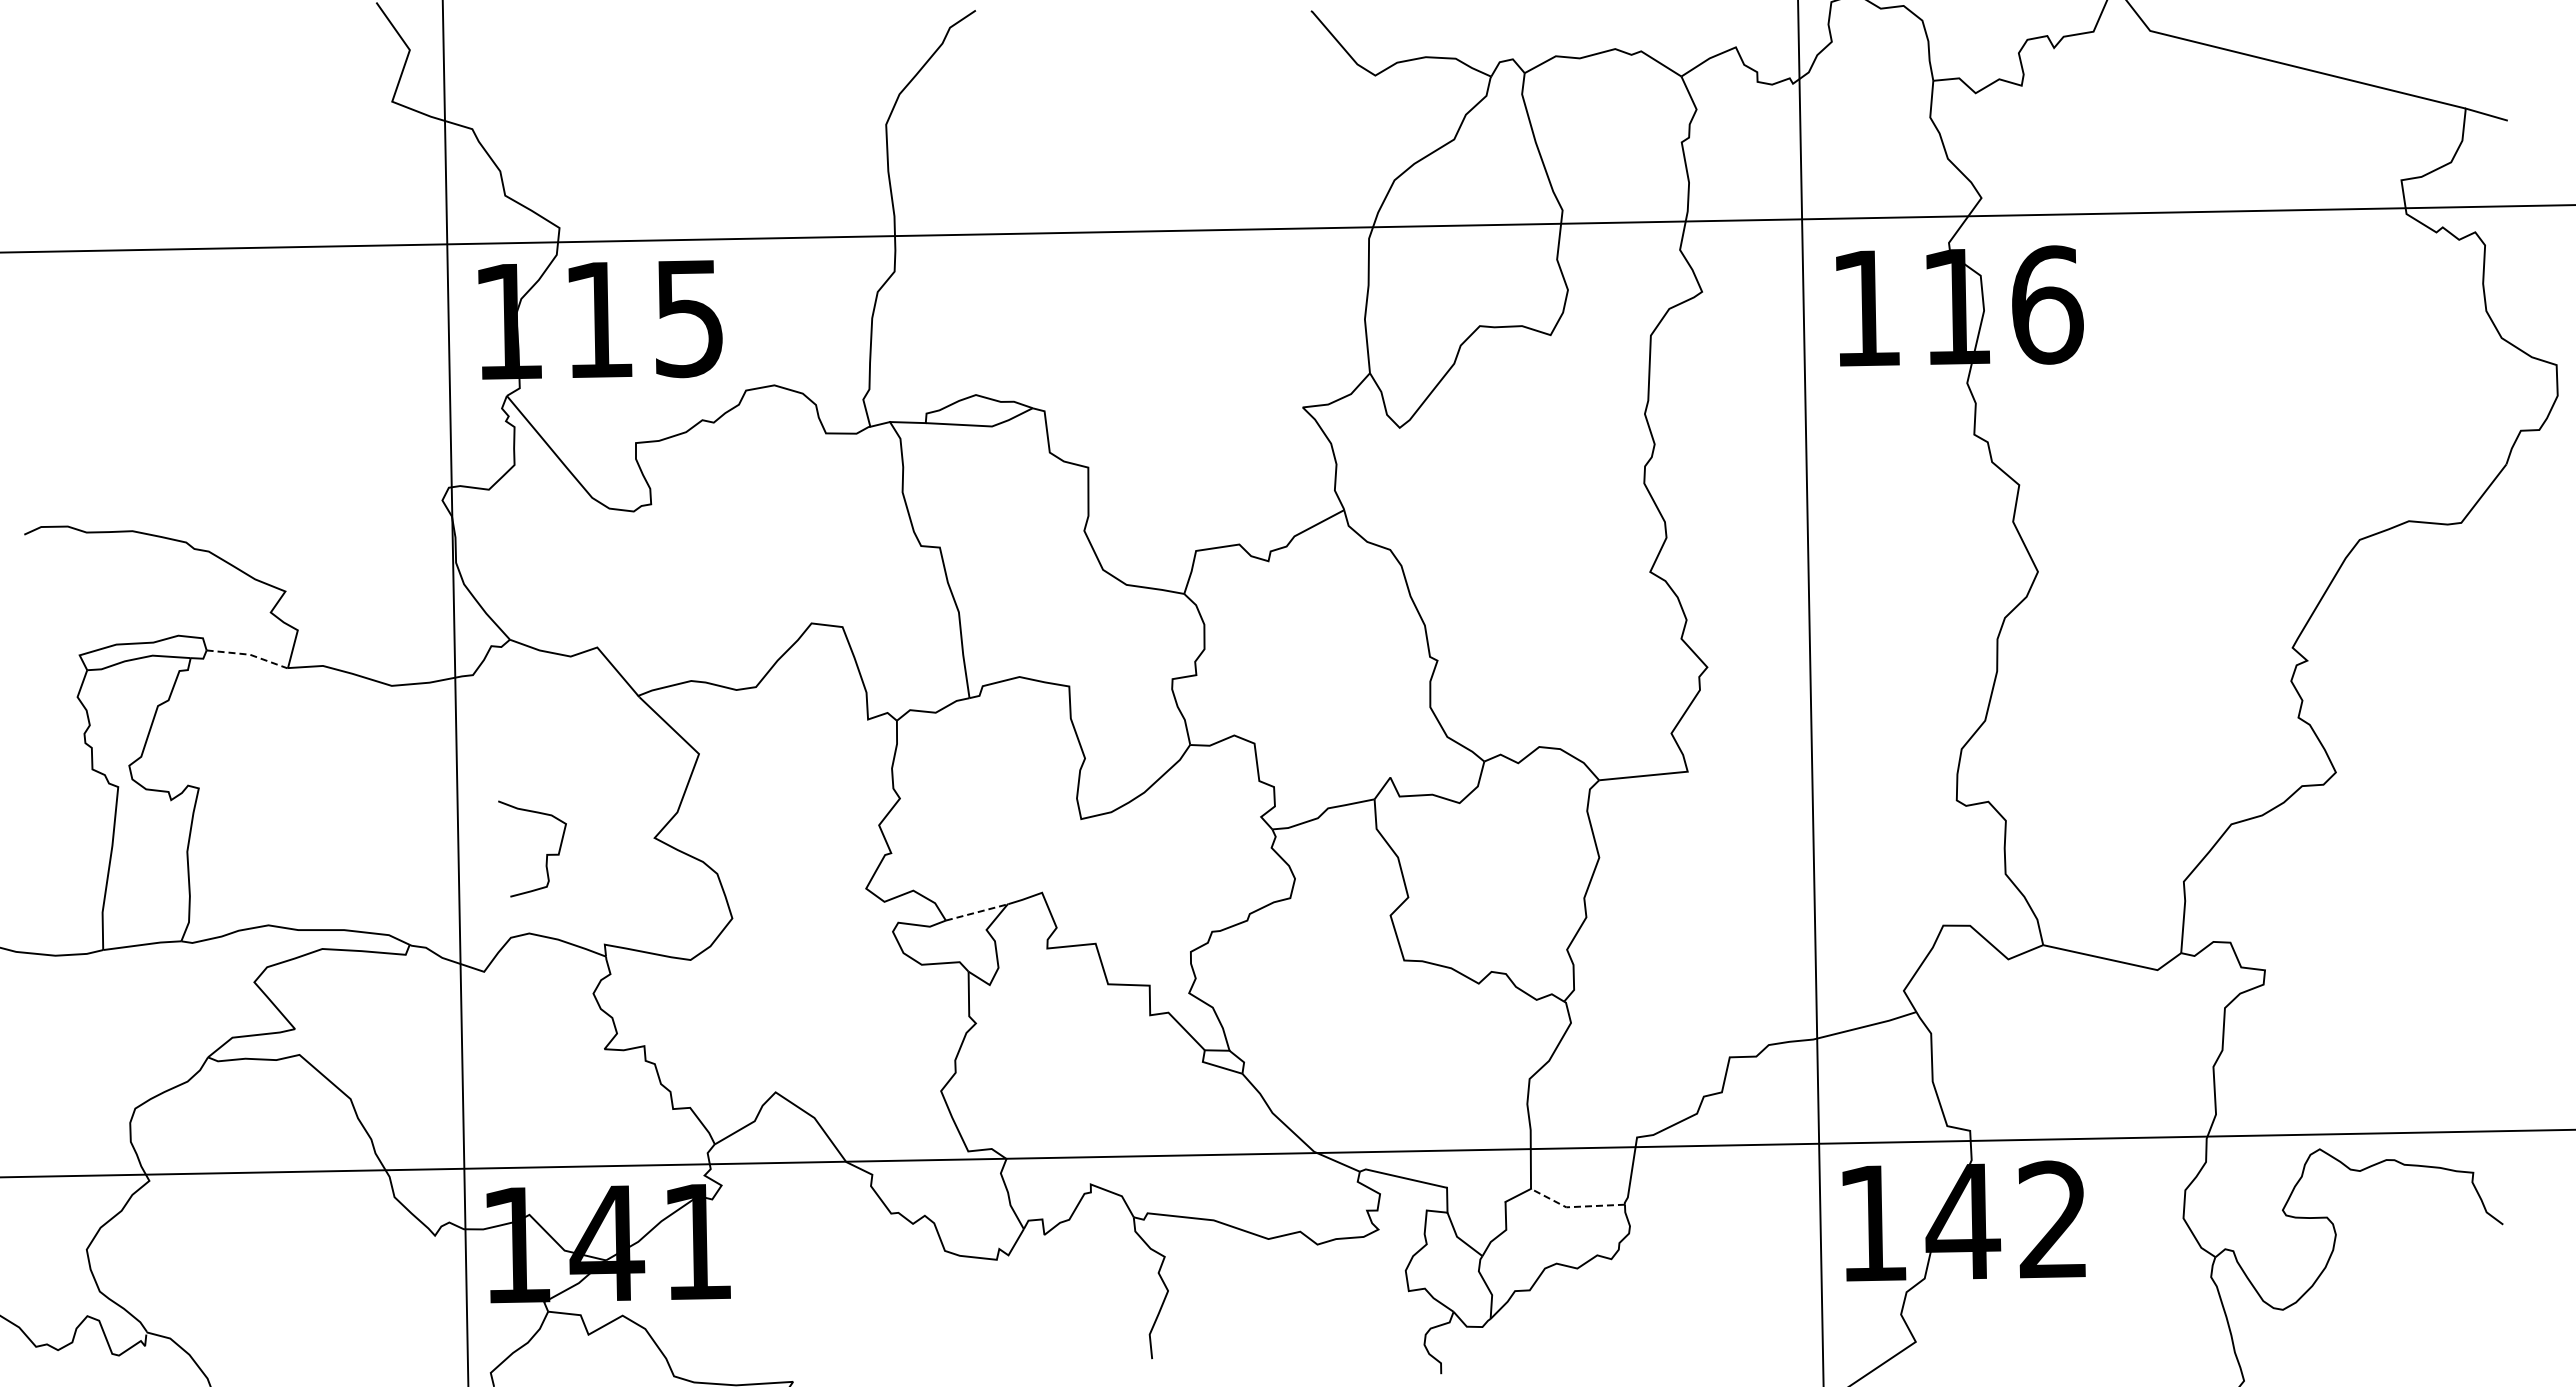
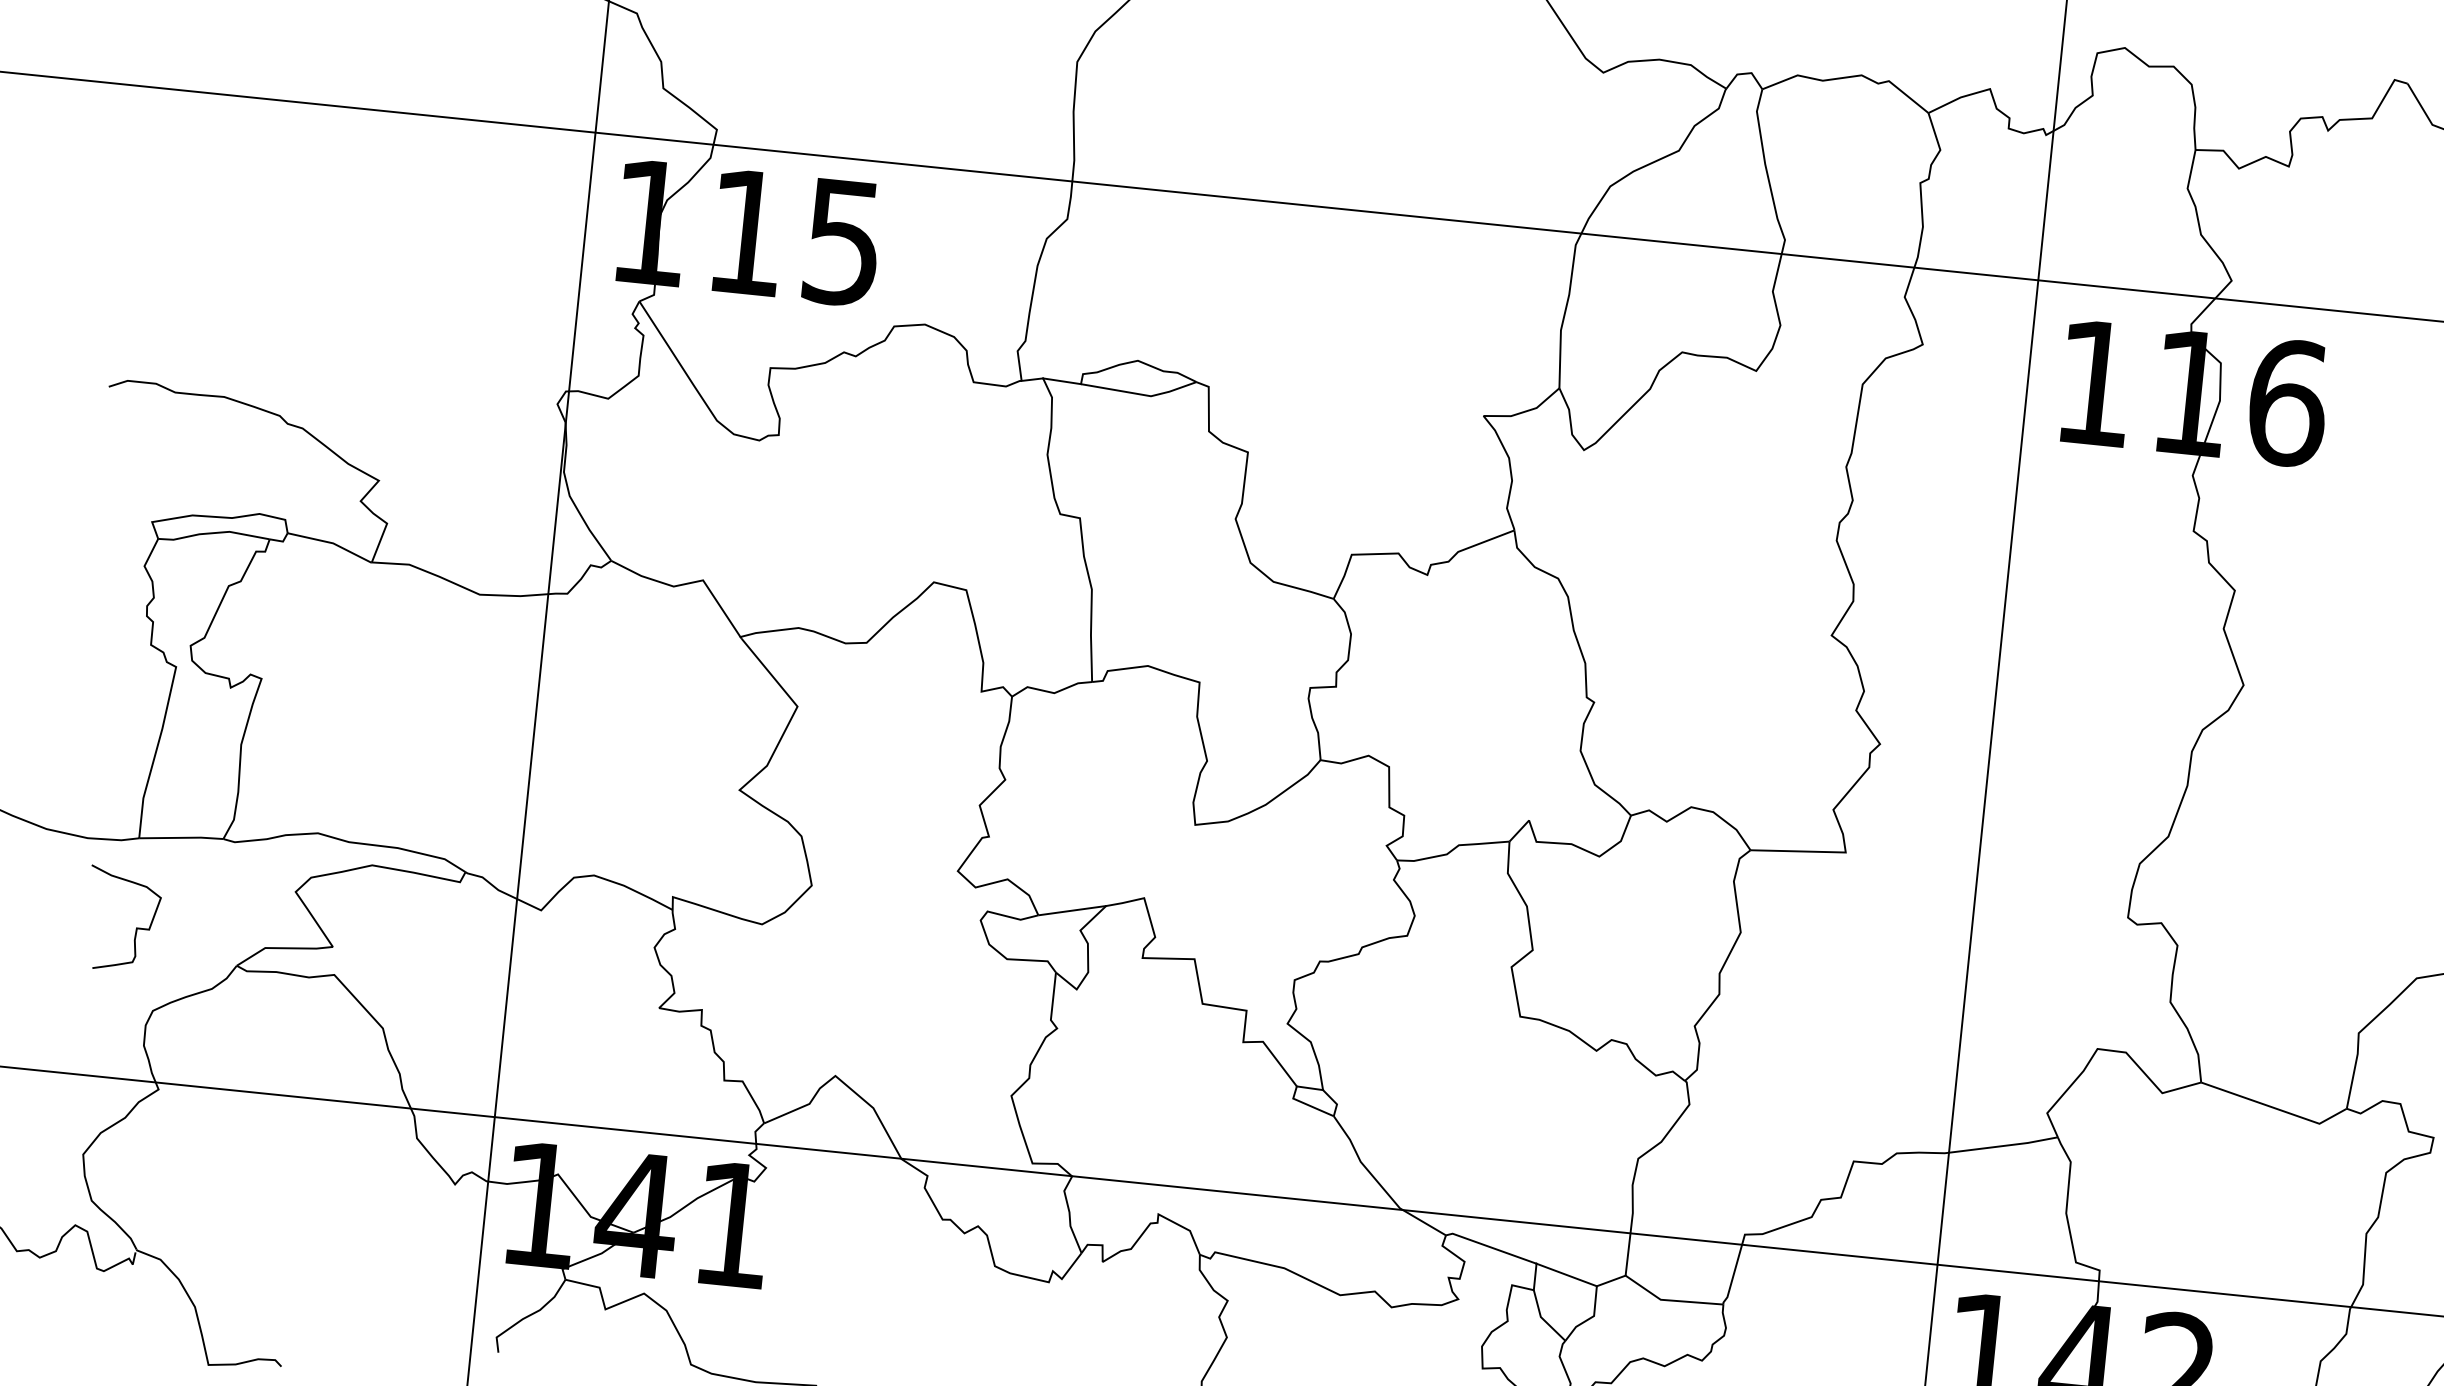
line: (249, 654) -> (332, 543), dashed -> solid
curve: (546, 854) -> (136, 927), moved
line: (978, 912) -> (1074, 910), dashed -> solid
line: (1476, 1194) -> (1566, 1274), added
line: (1575, 1206) -> (1670, 1300), dashed -> solid

